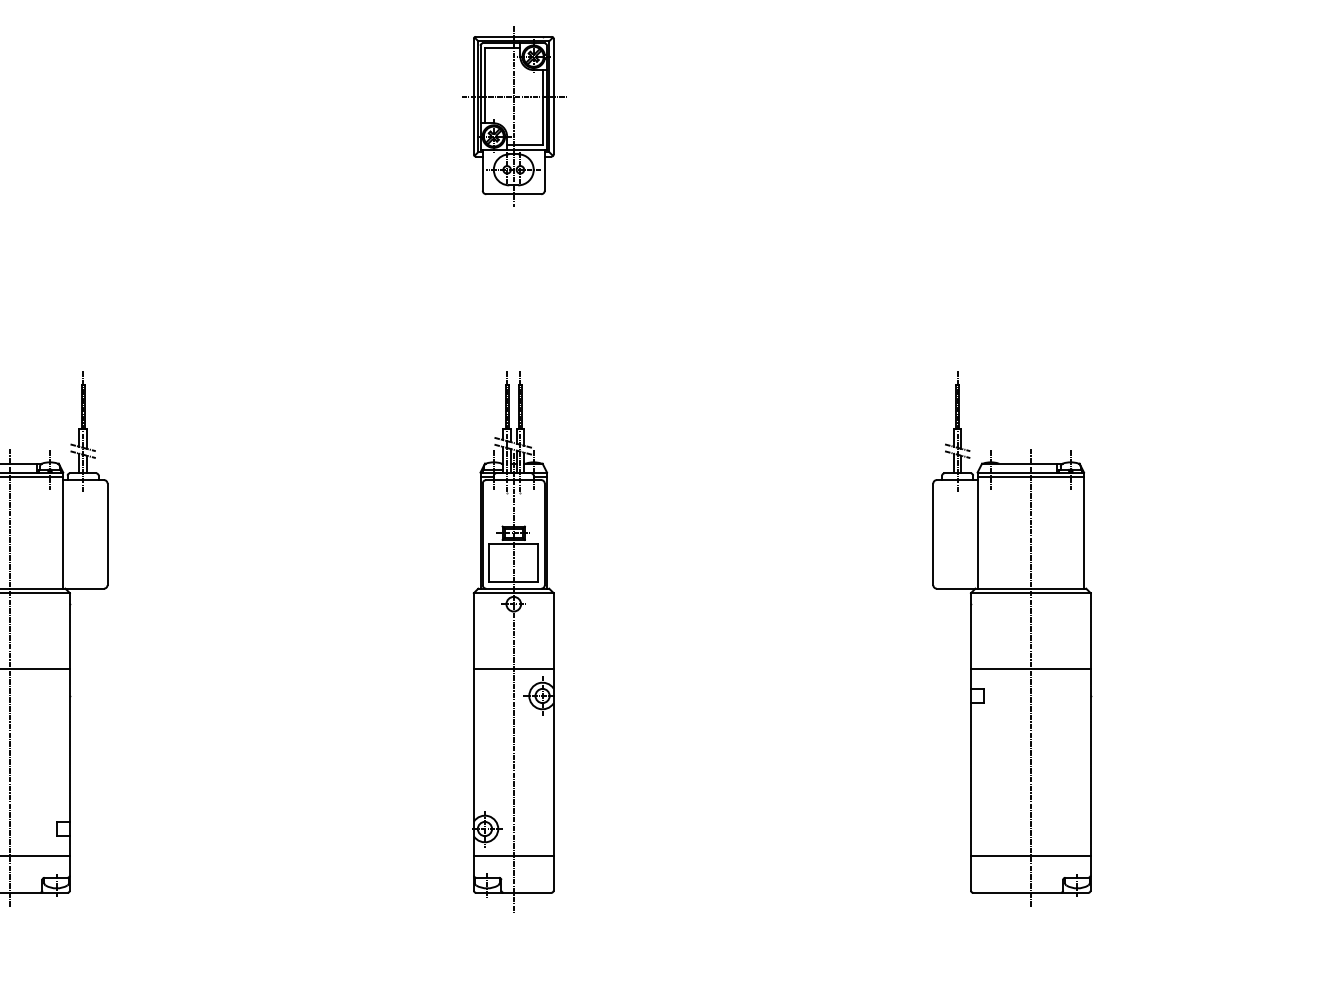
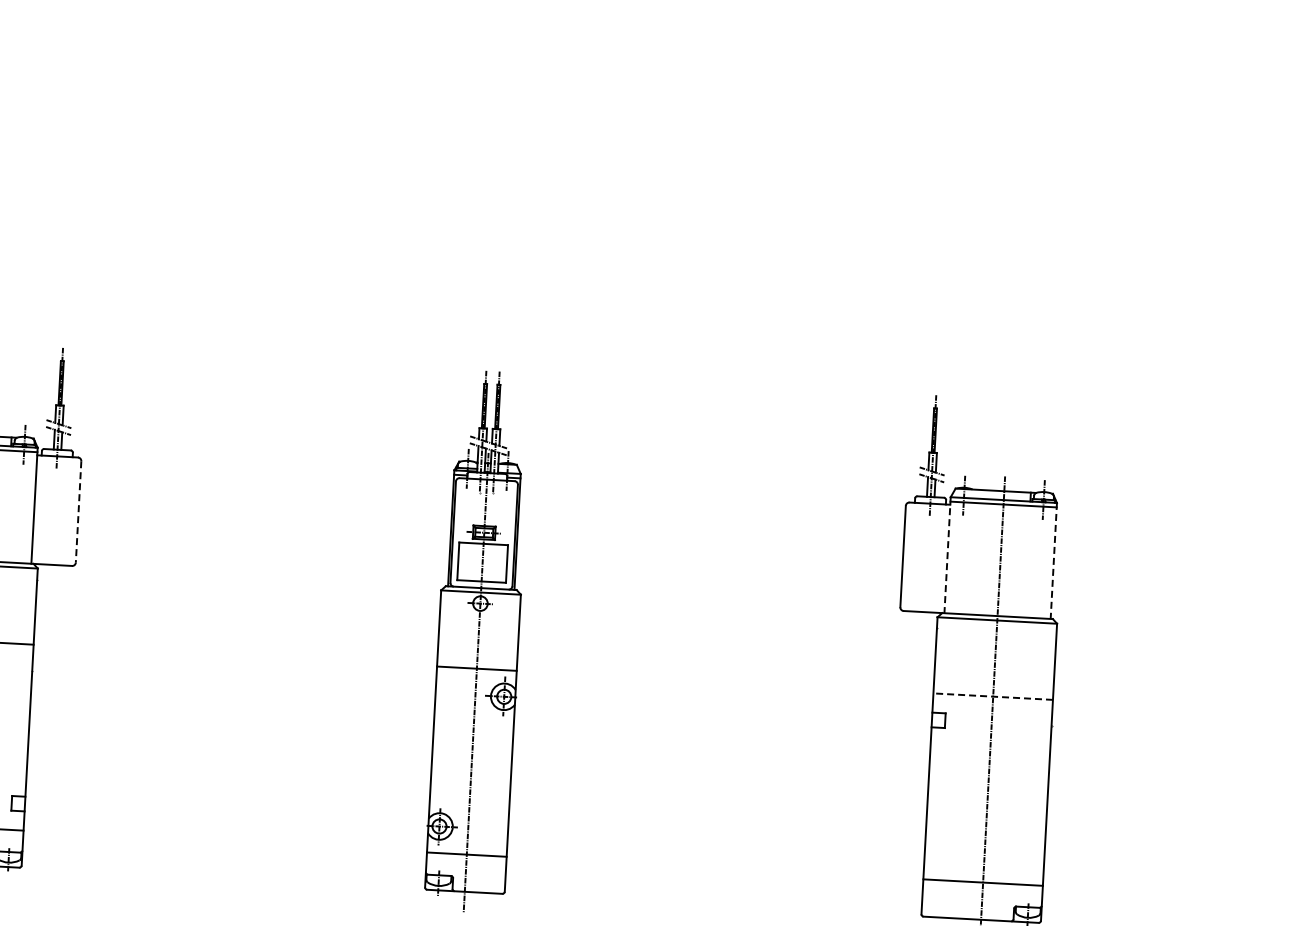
part: (514, 116) -> (507, 116), removed
line: (977, 531) -> (947, 556), solid -> dashed
line: (1084, 531) -> (1054, 561), solid -> dashed
line: (107, 534) -> (78, 512), solid -> dashed
line: (1030, 669) -> (992, 696), solid -> dashed

